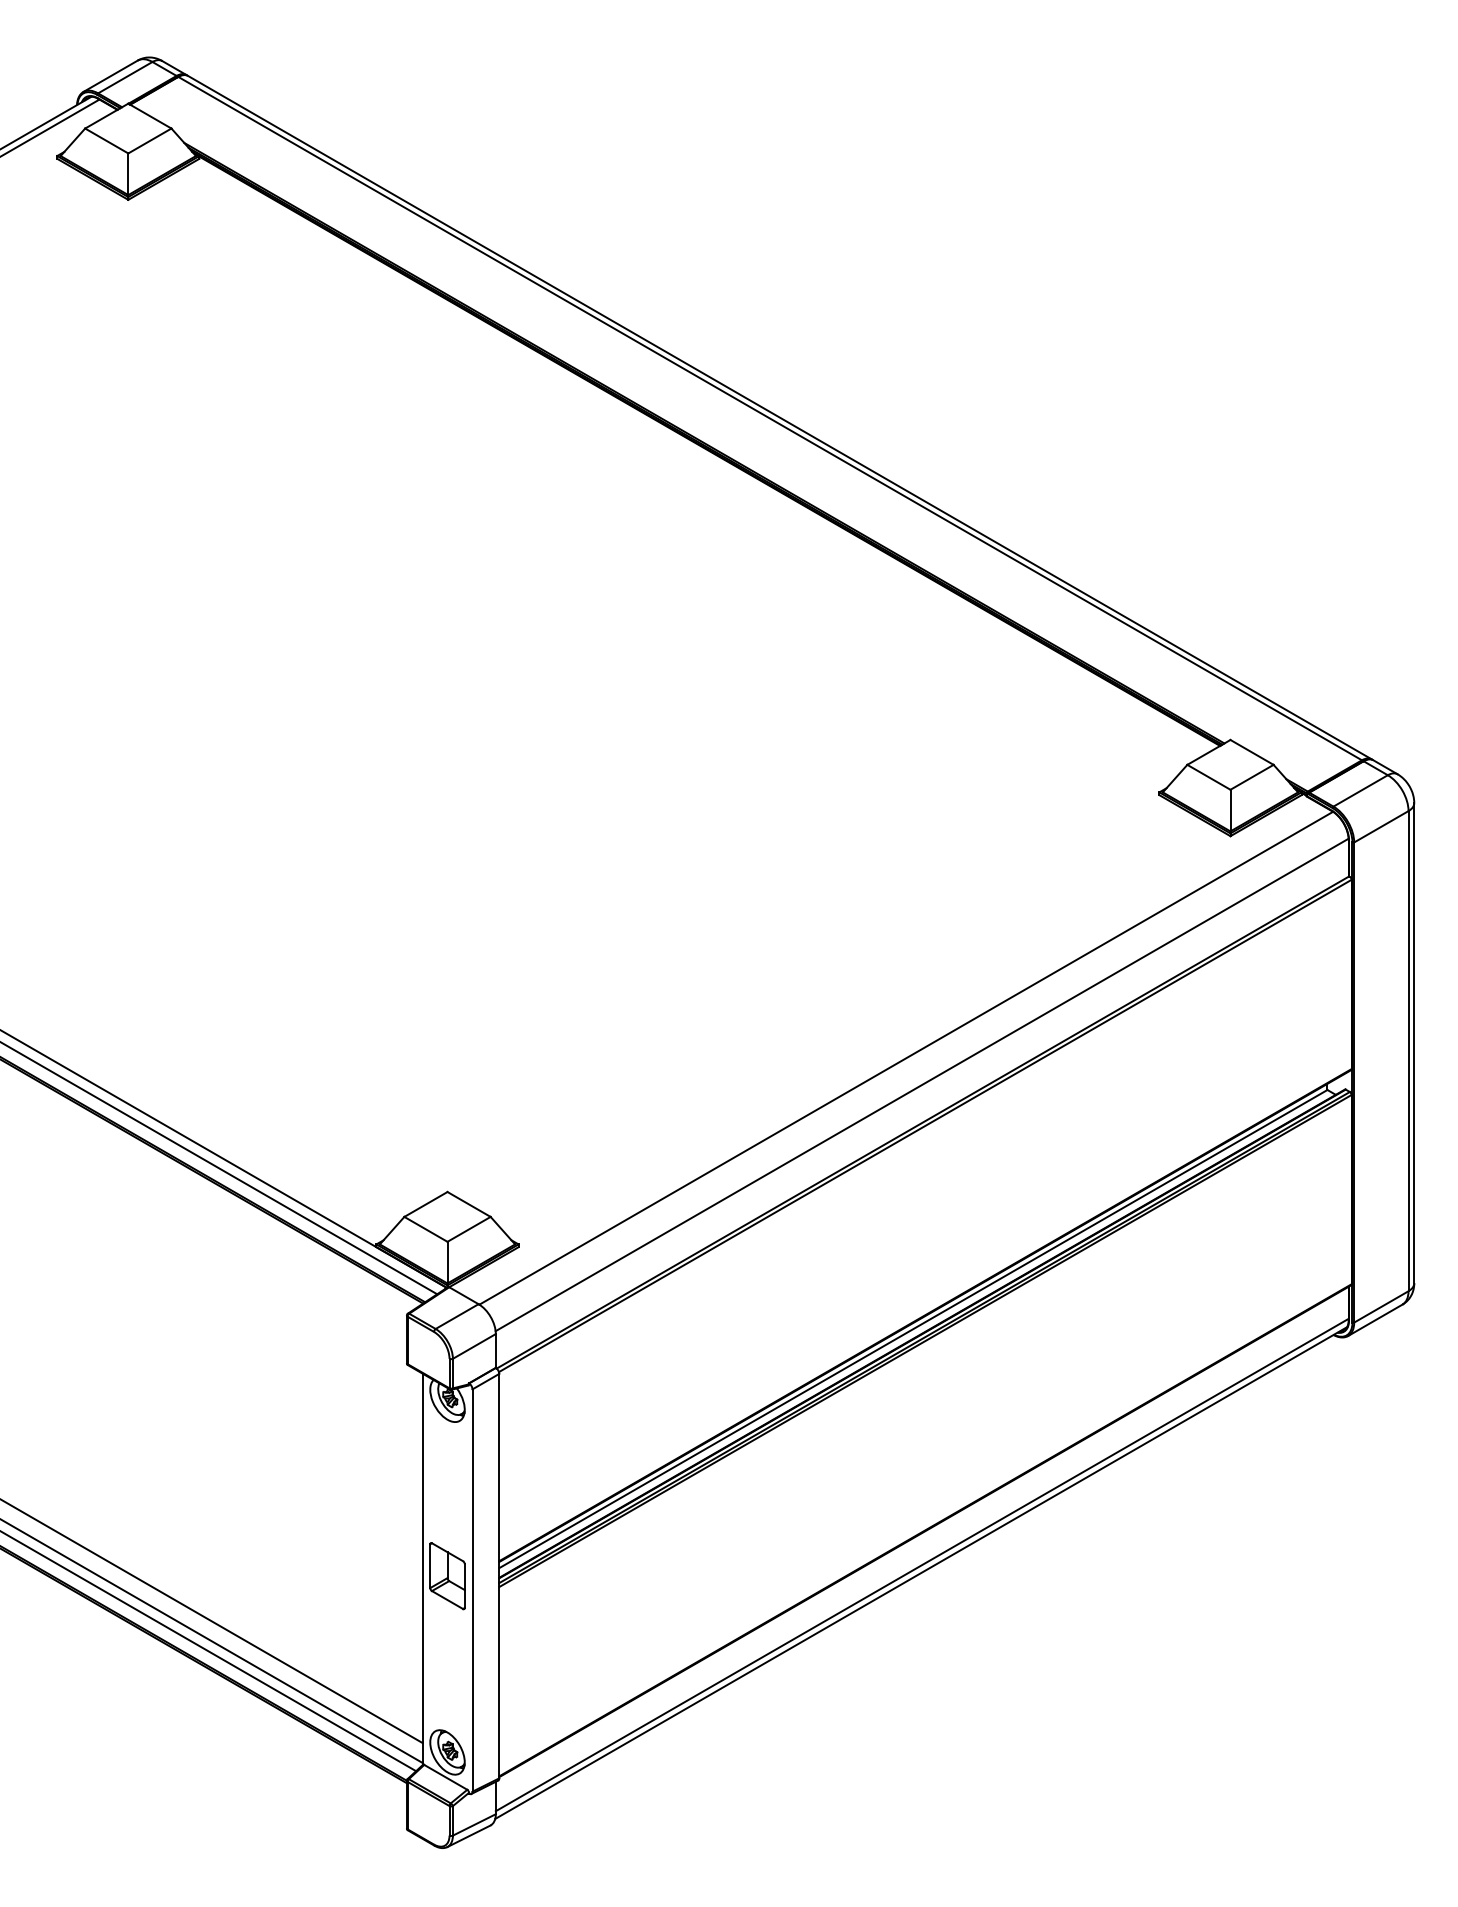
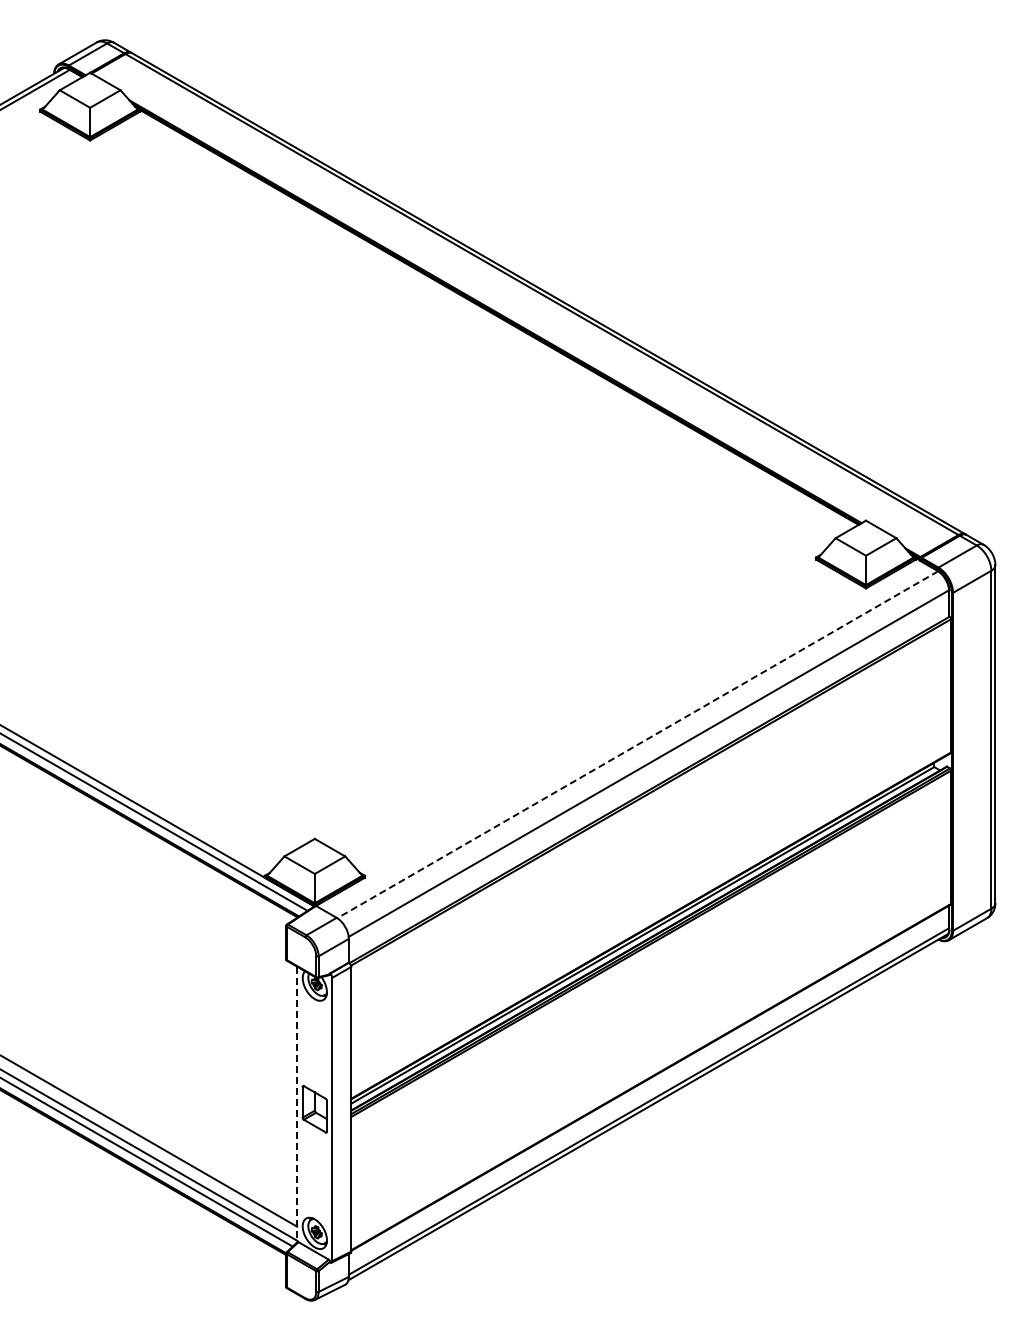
line: (905, 1057) -> (637, 744), solid -> dashed
line: (422, 1569) -> (297, 1104), solid -> dashed

